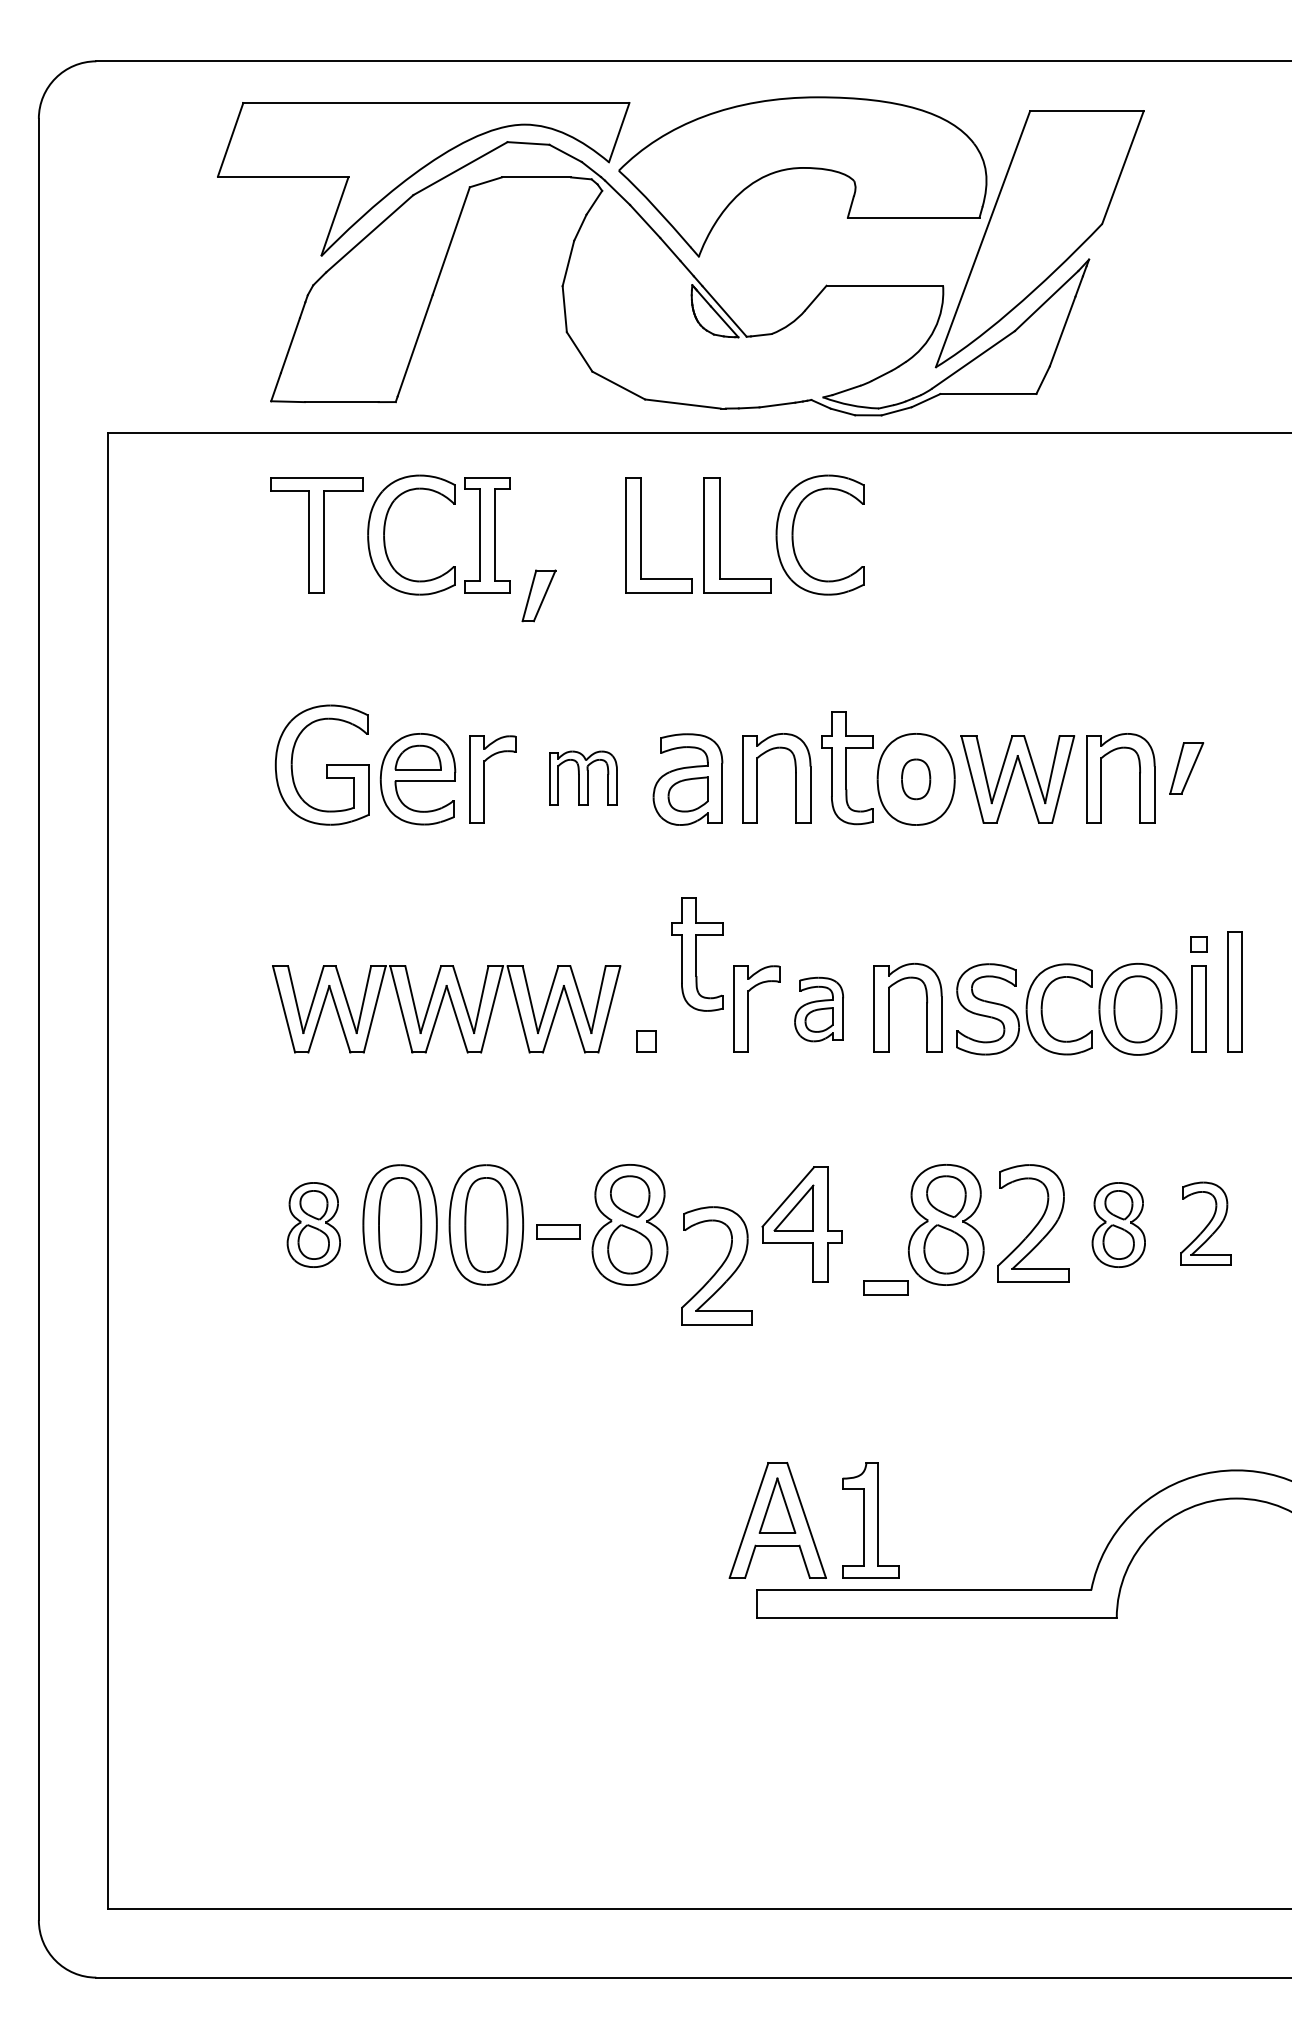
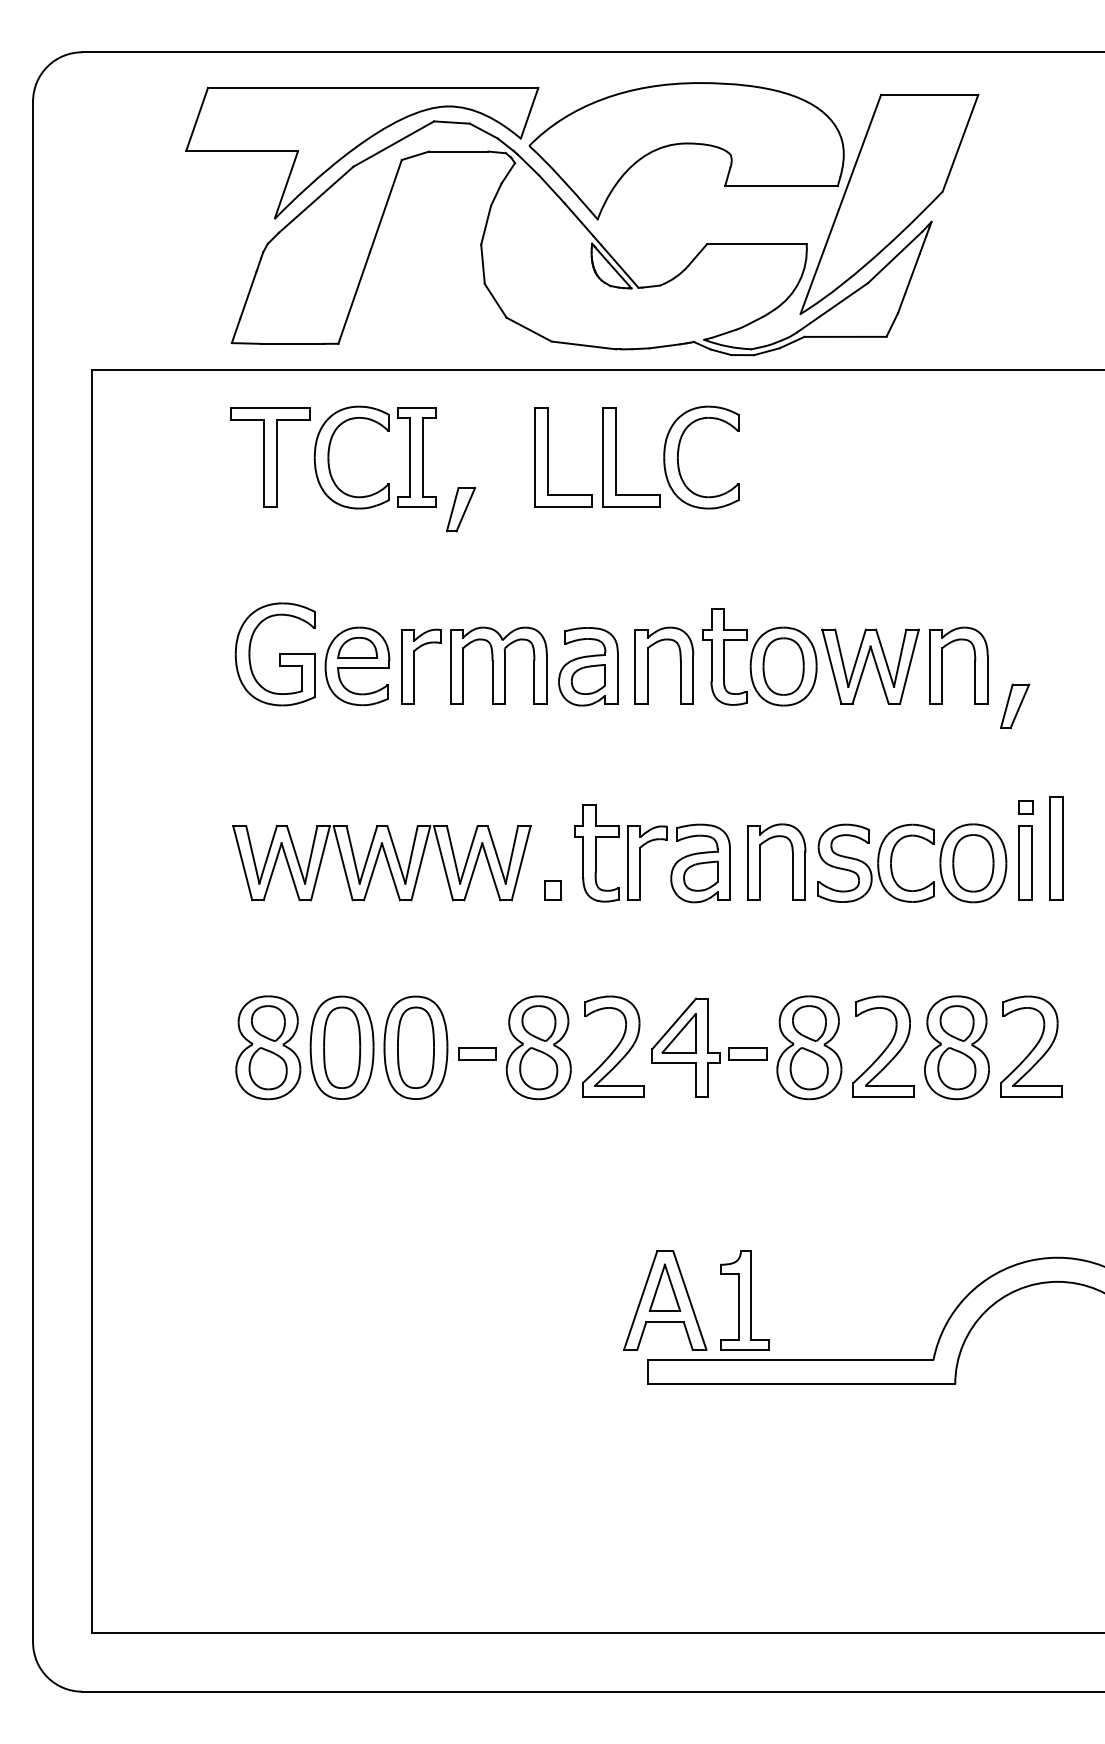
part: (1187, 767) -> (1015, 705), moved
part: (582, 778) -> (498, 665), size x1.67
part: (916, 779) -> (783, 666), size x1.67
part: (697, 954) -> (596, 853), moved
part: (818, 1009) -> (700, 863), size x1.43
part: (1205, 1223) -> (1031, 1046), size x1.43
part: (314, 1224) -> (268, 1047), size x1.43
part: (1118, 1224) -> (956, 1047), size x1.43
part: (717, 1265) -> (613, 1046), moved
part: (885, 1287) -> (747, 1053), moved

